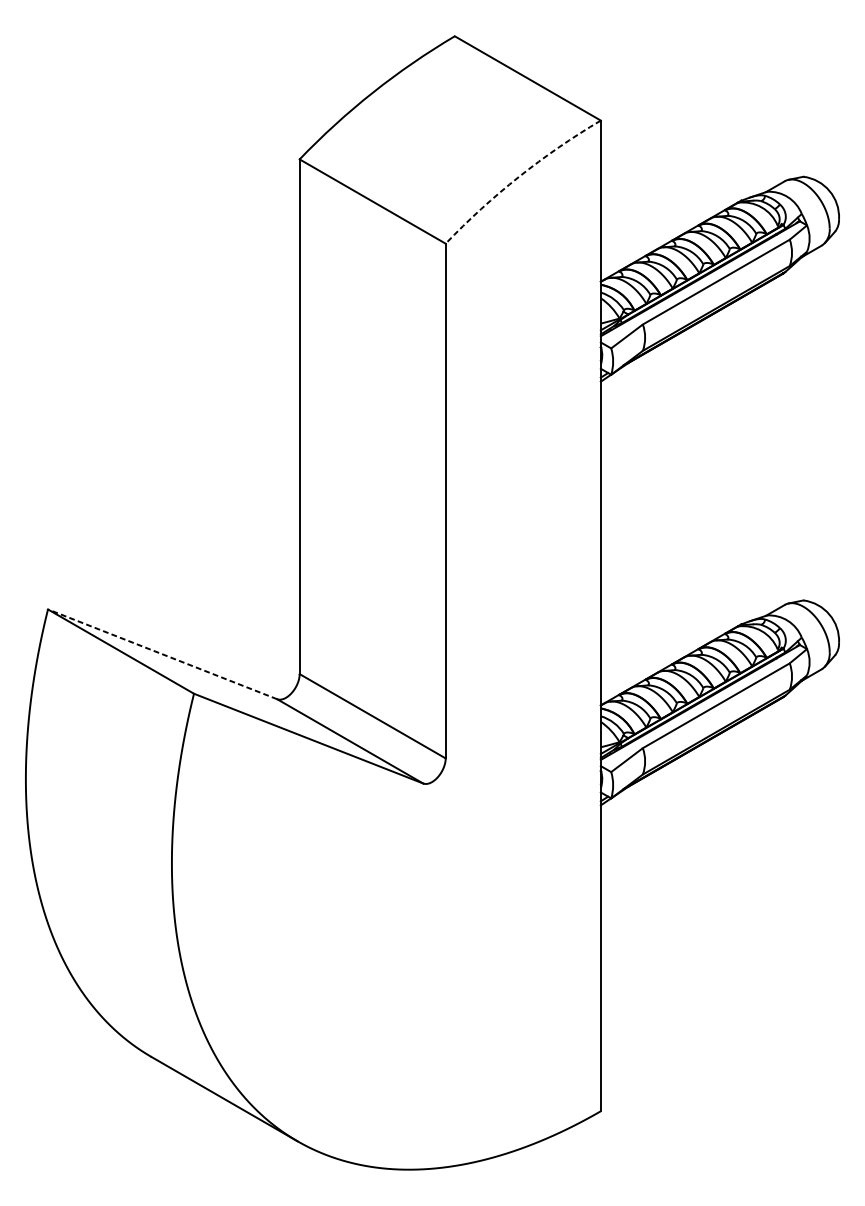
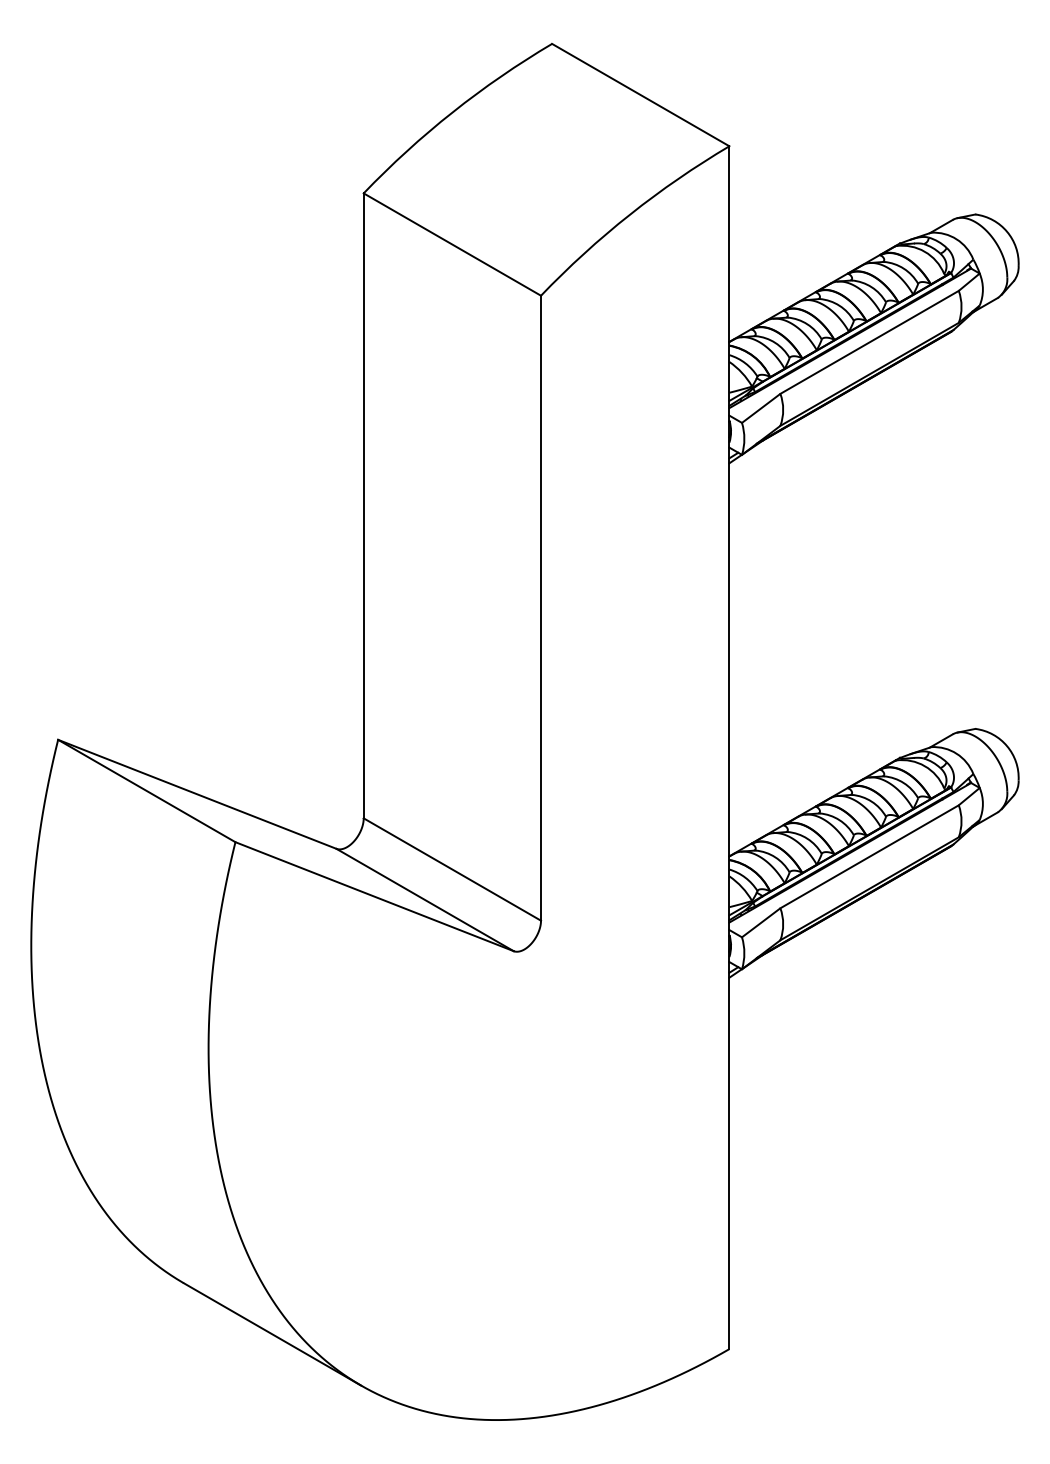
arc: (519, 176) -> (630, 214), dashed -> solid
line: (161, 654) -> (196, 794), dashed -> solid

